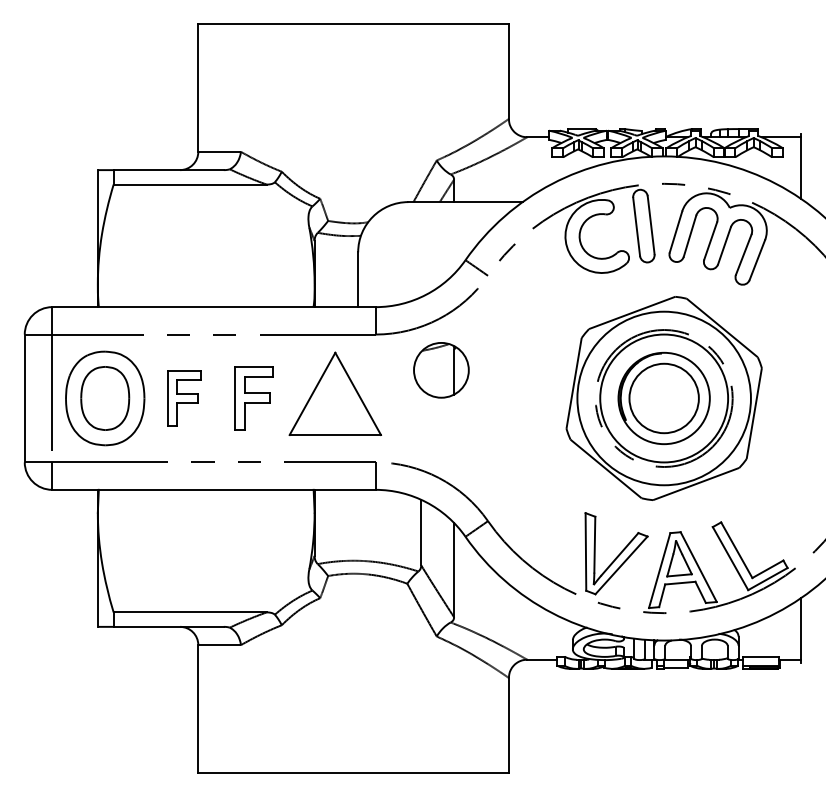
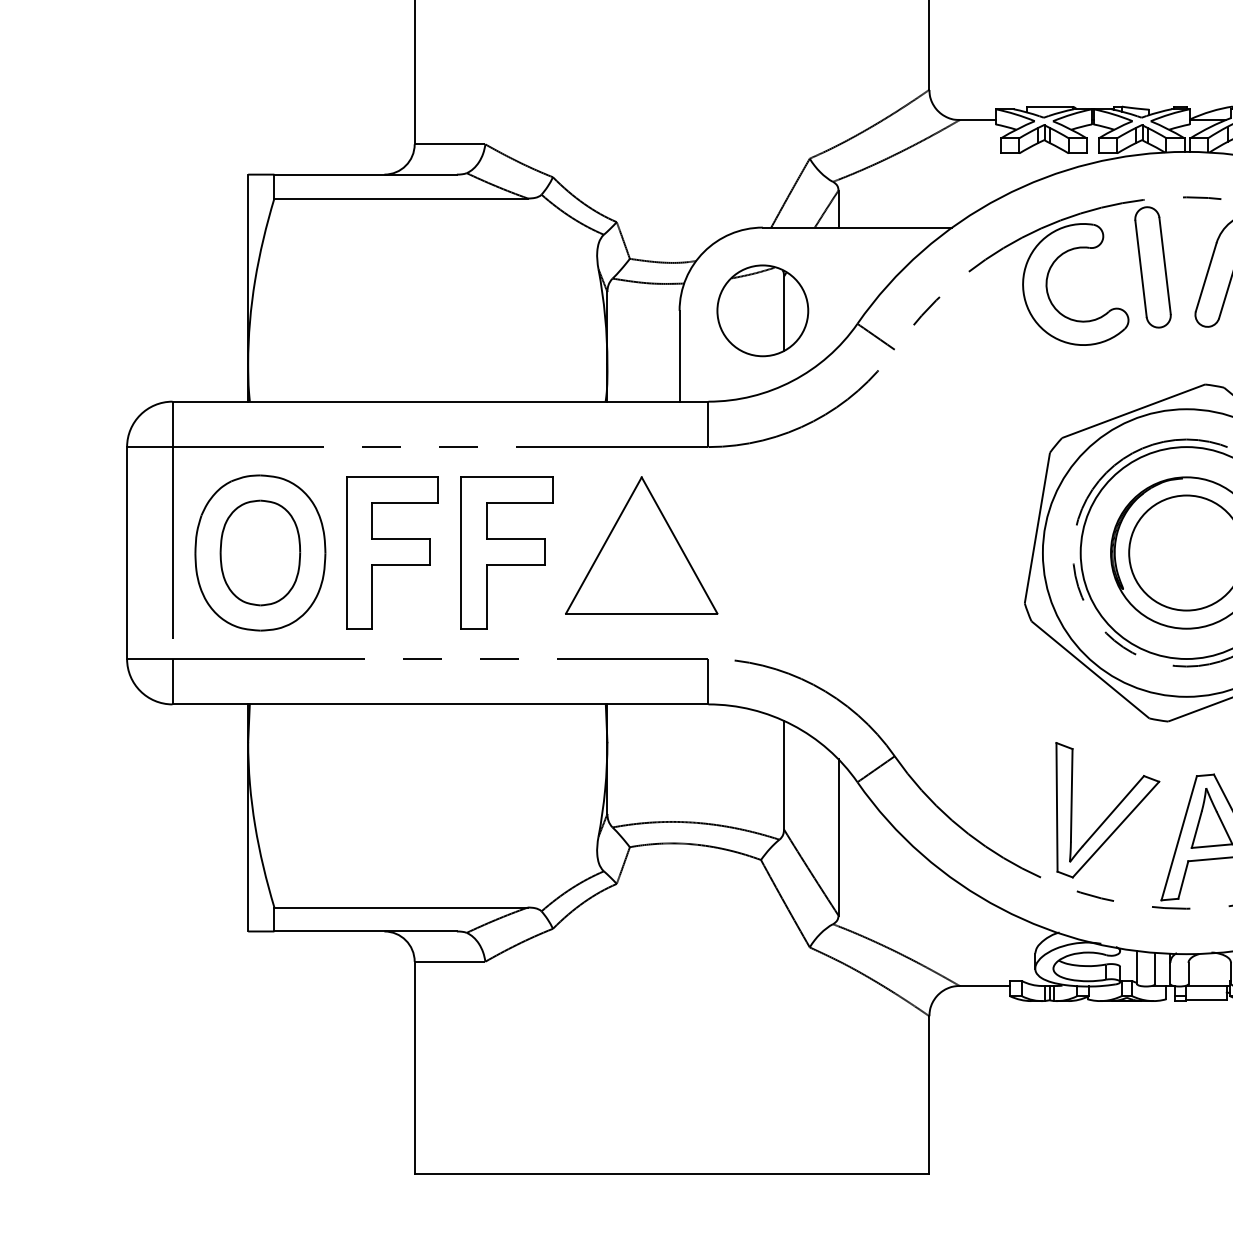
part: (441, 370) -> (762, 311), moved
part: (184, 398) -> (391, 553), size x1.67
part: (253, 398) -> (506, 553), size x1.43

